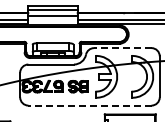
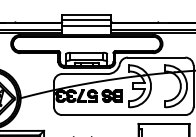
line: (122, 48) -> (156, 57), dashed -> solid
line: (89, 106) -> (123, 115), dashed -> solid

